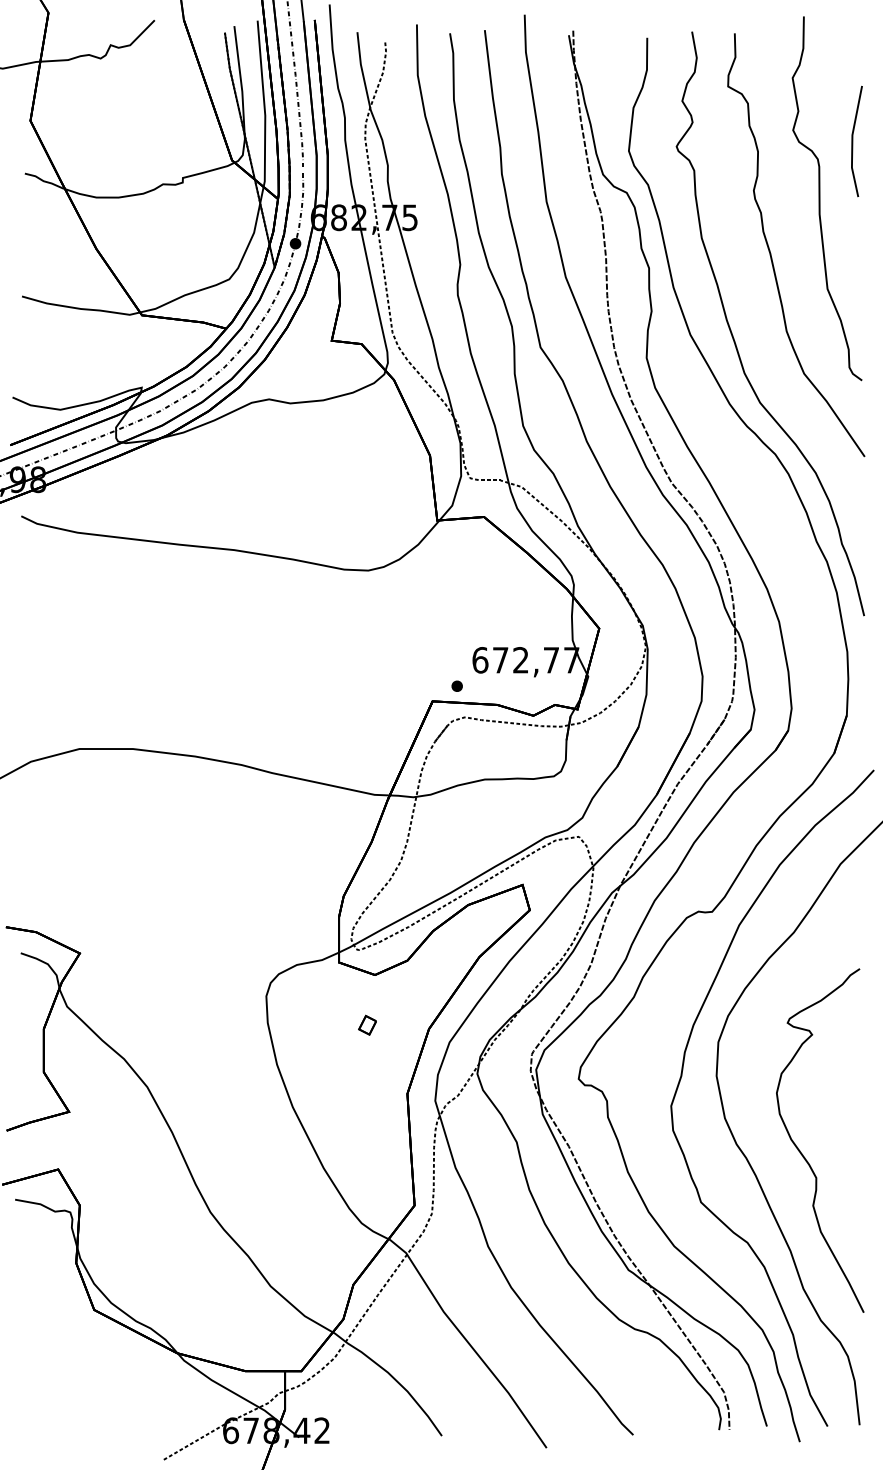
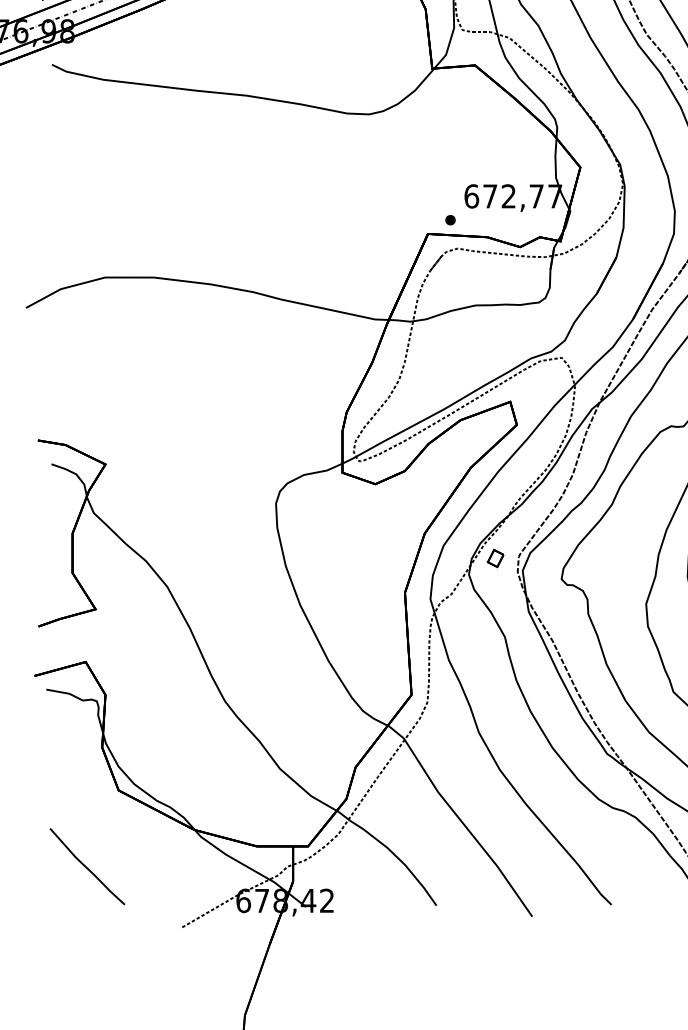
part: (367, 1024) -> (495, 557), moved
line: (59, 1393) -> (86, 866), added

